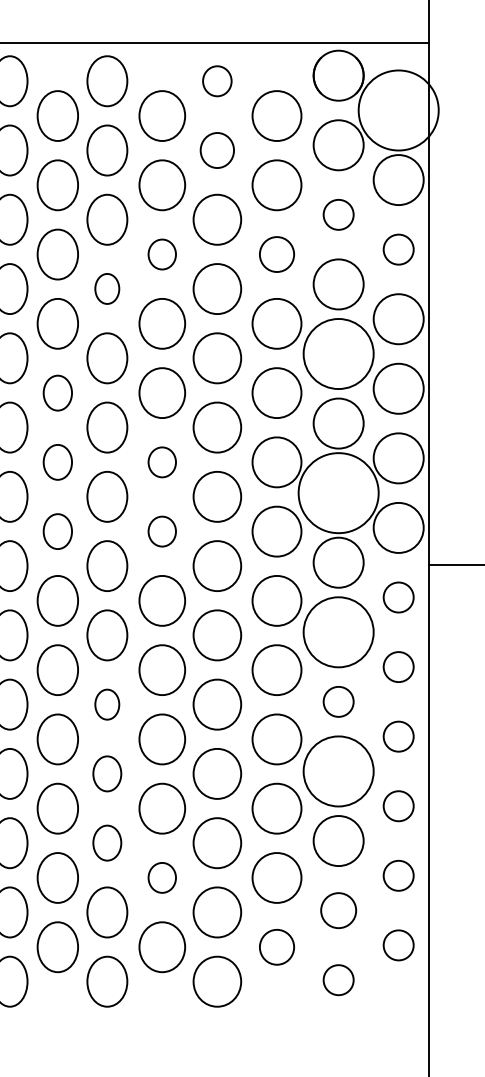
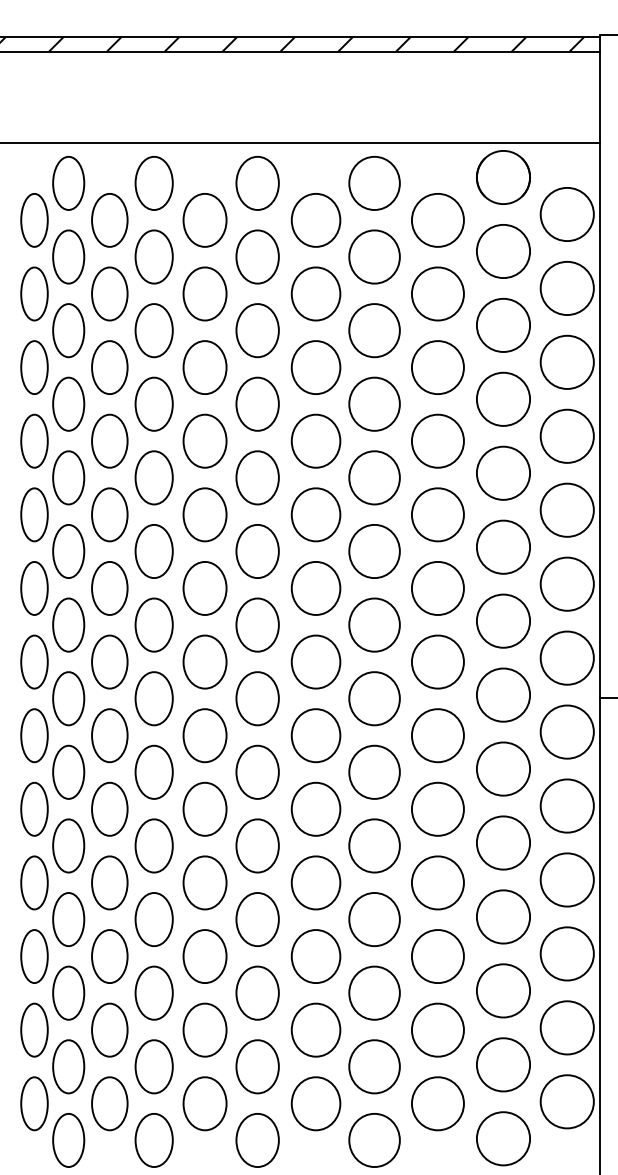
part: (217, 81) -> (374, 183), size x1.67
circle: (397, 110) -> (566, 214), size x0.62
part: (217, 150) -> (374, 256), size x1.43
circle: (338, 214) -> (503, 324), size x1.67
circle: (397, 248) -> (566, 361), size x1.67
part: (161, 254) -> (315, 367), size x1.67
part: (276, 254) -> (437, 367), size x1.43
part: (107, 288) -> (257, 403), size x1.67
circle: (338, 353) -> (503, 472), size x0.71
part: (57, 392) -> (204, 514), size x1.43
part: (57, 462) -> (204, 588), size x1.43
part: (161, 462) -> (315, 588), size x1.67
circle: (338, 492) -> (503, 620), size x0.62
part: (57, 531) -> (204, 661), size x1.43
part: (161, 531) -> (315, 661), size x1.67
circle: (397, 596) -> (566, 731), size x1.67
circle: (338, 631) -> (503, 768), size x0.71
circle: (397, 666) -> (566, 805), size x1.67
circle: (338, 701) -> (503, 842), size x1.67
part: (107, 704) -> (257, 845), size x1.67
circle: (397, 736) -> (566, 879), size x1.67
circle: (338, 771) -> (503, 916), size x0.71
part: (107, 773) -> (257, 919), size x1.43
circle: (397, 805) -> (566, 953), size x1.67
part: (107, 842) -> (257, 992), size x1.43
circle: (397, 875) -> (566, 1027), size x1.67
part: (161, 877) -> (315, 1029), size x1.67
circle: (338, 910) -> (503, 1064), size x1.43
circle: (397, 945) -> (566, 1101), size x1.67
part: (276, 946) -> (437, 1103), size x1.43
circle: (338, 979) -> (503, 1138), size x1.67

